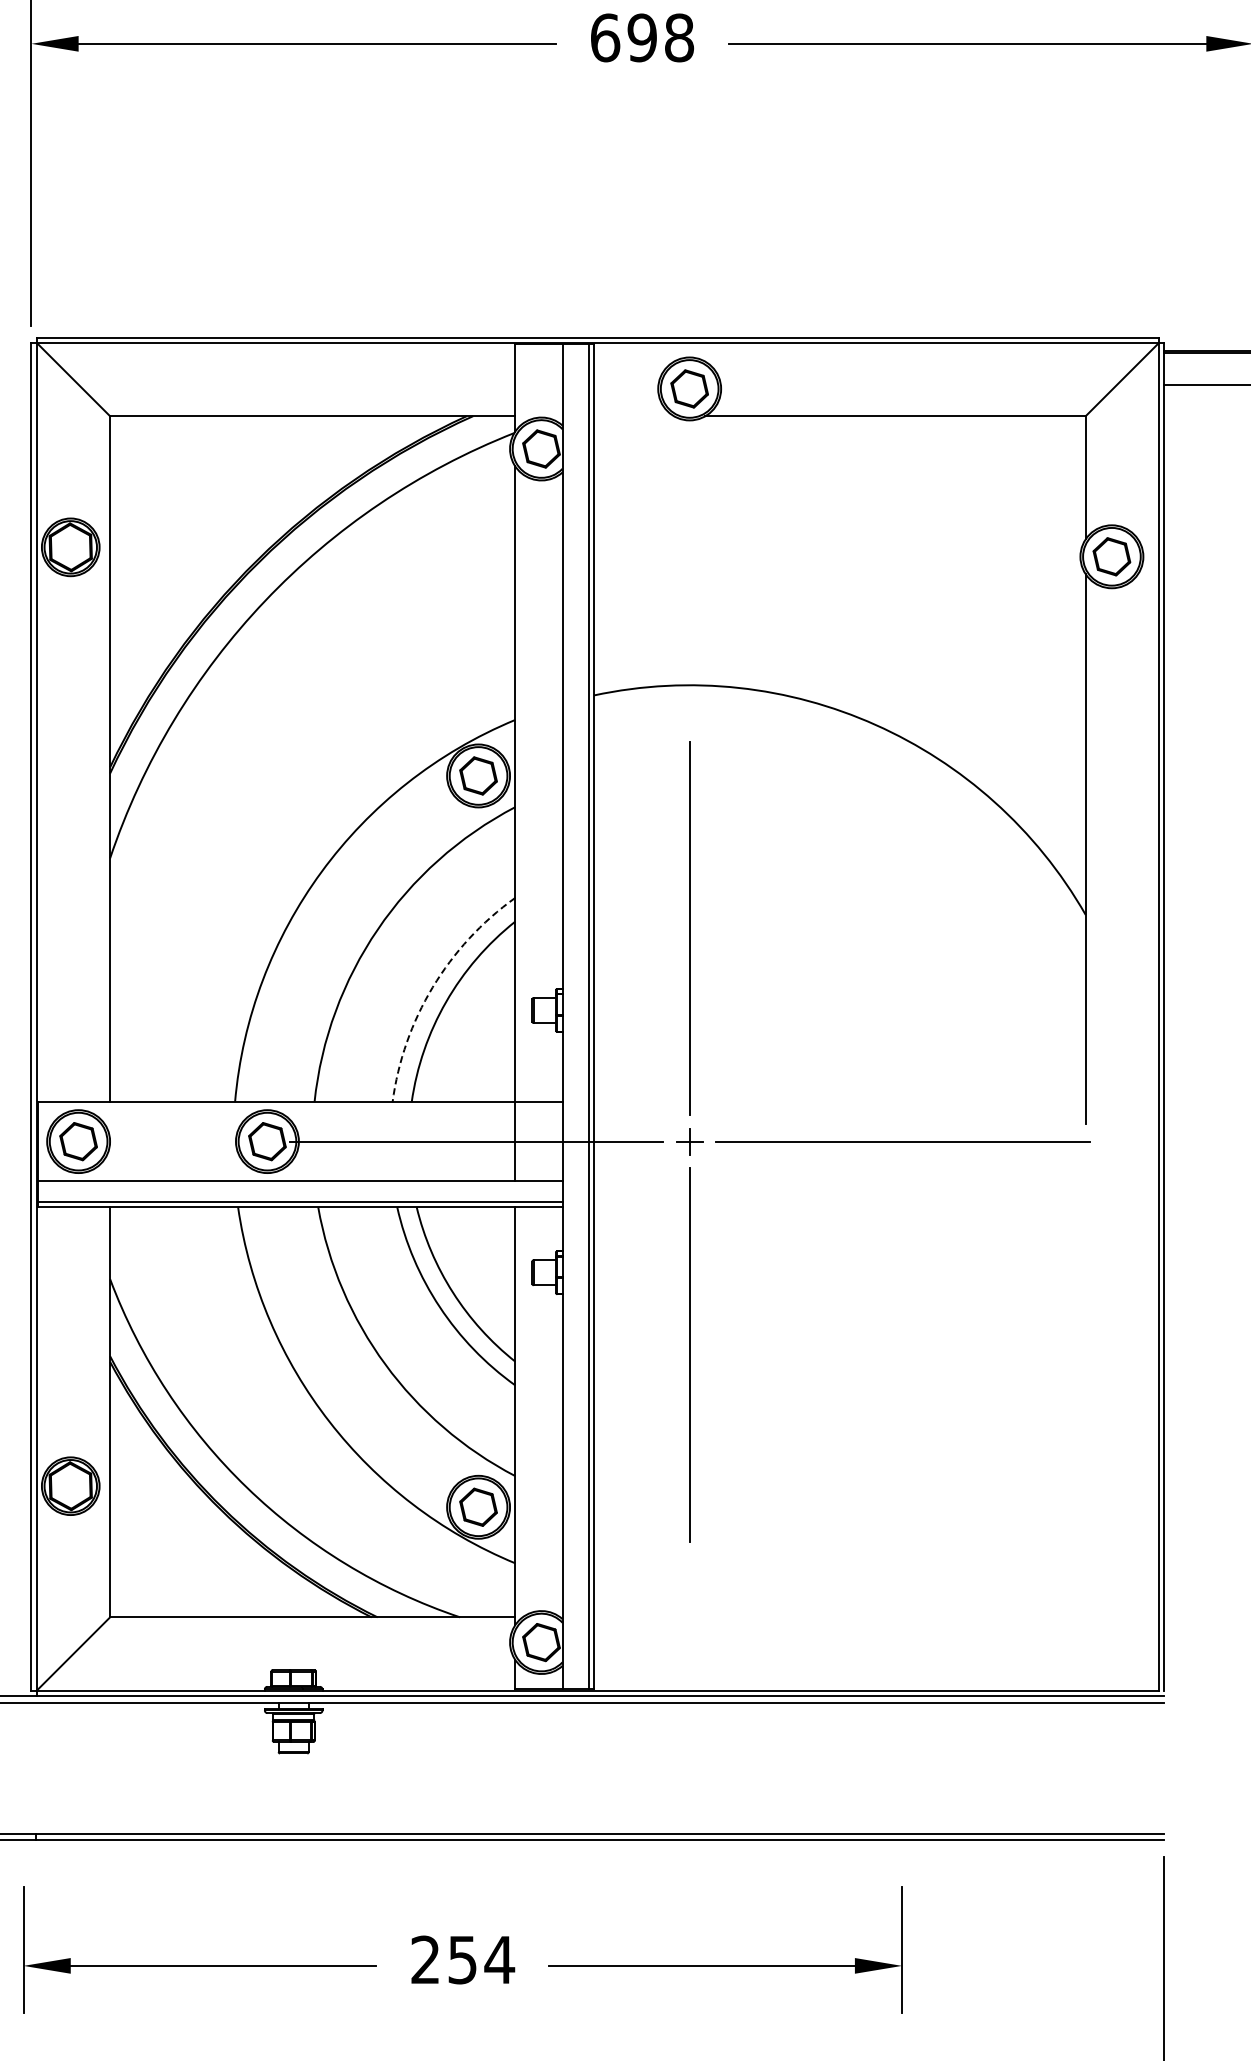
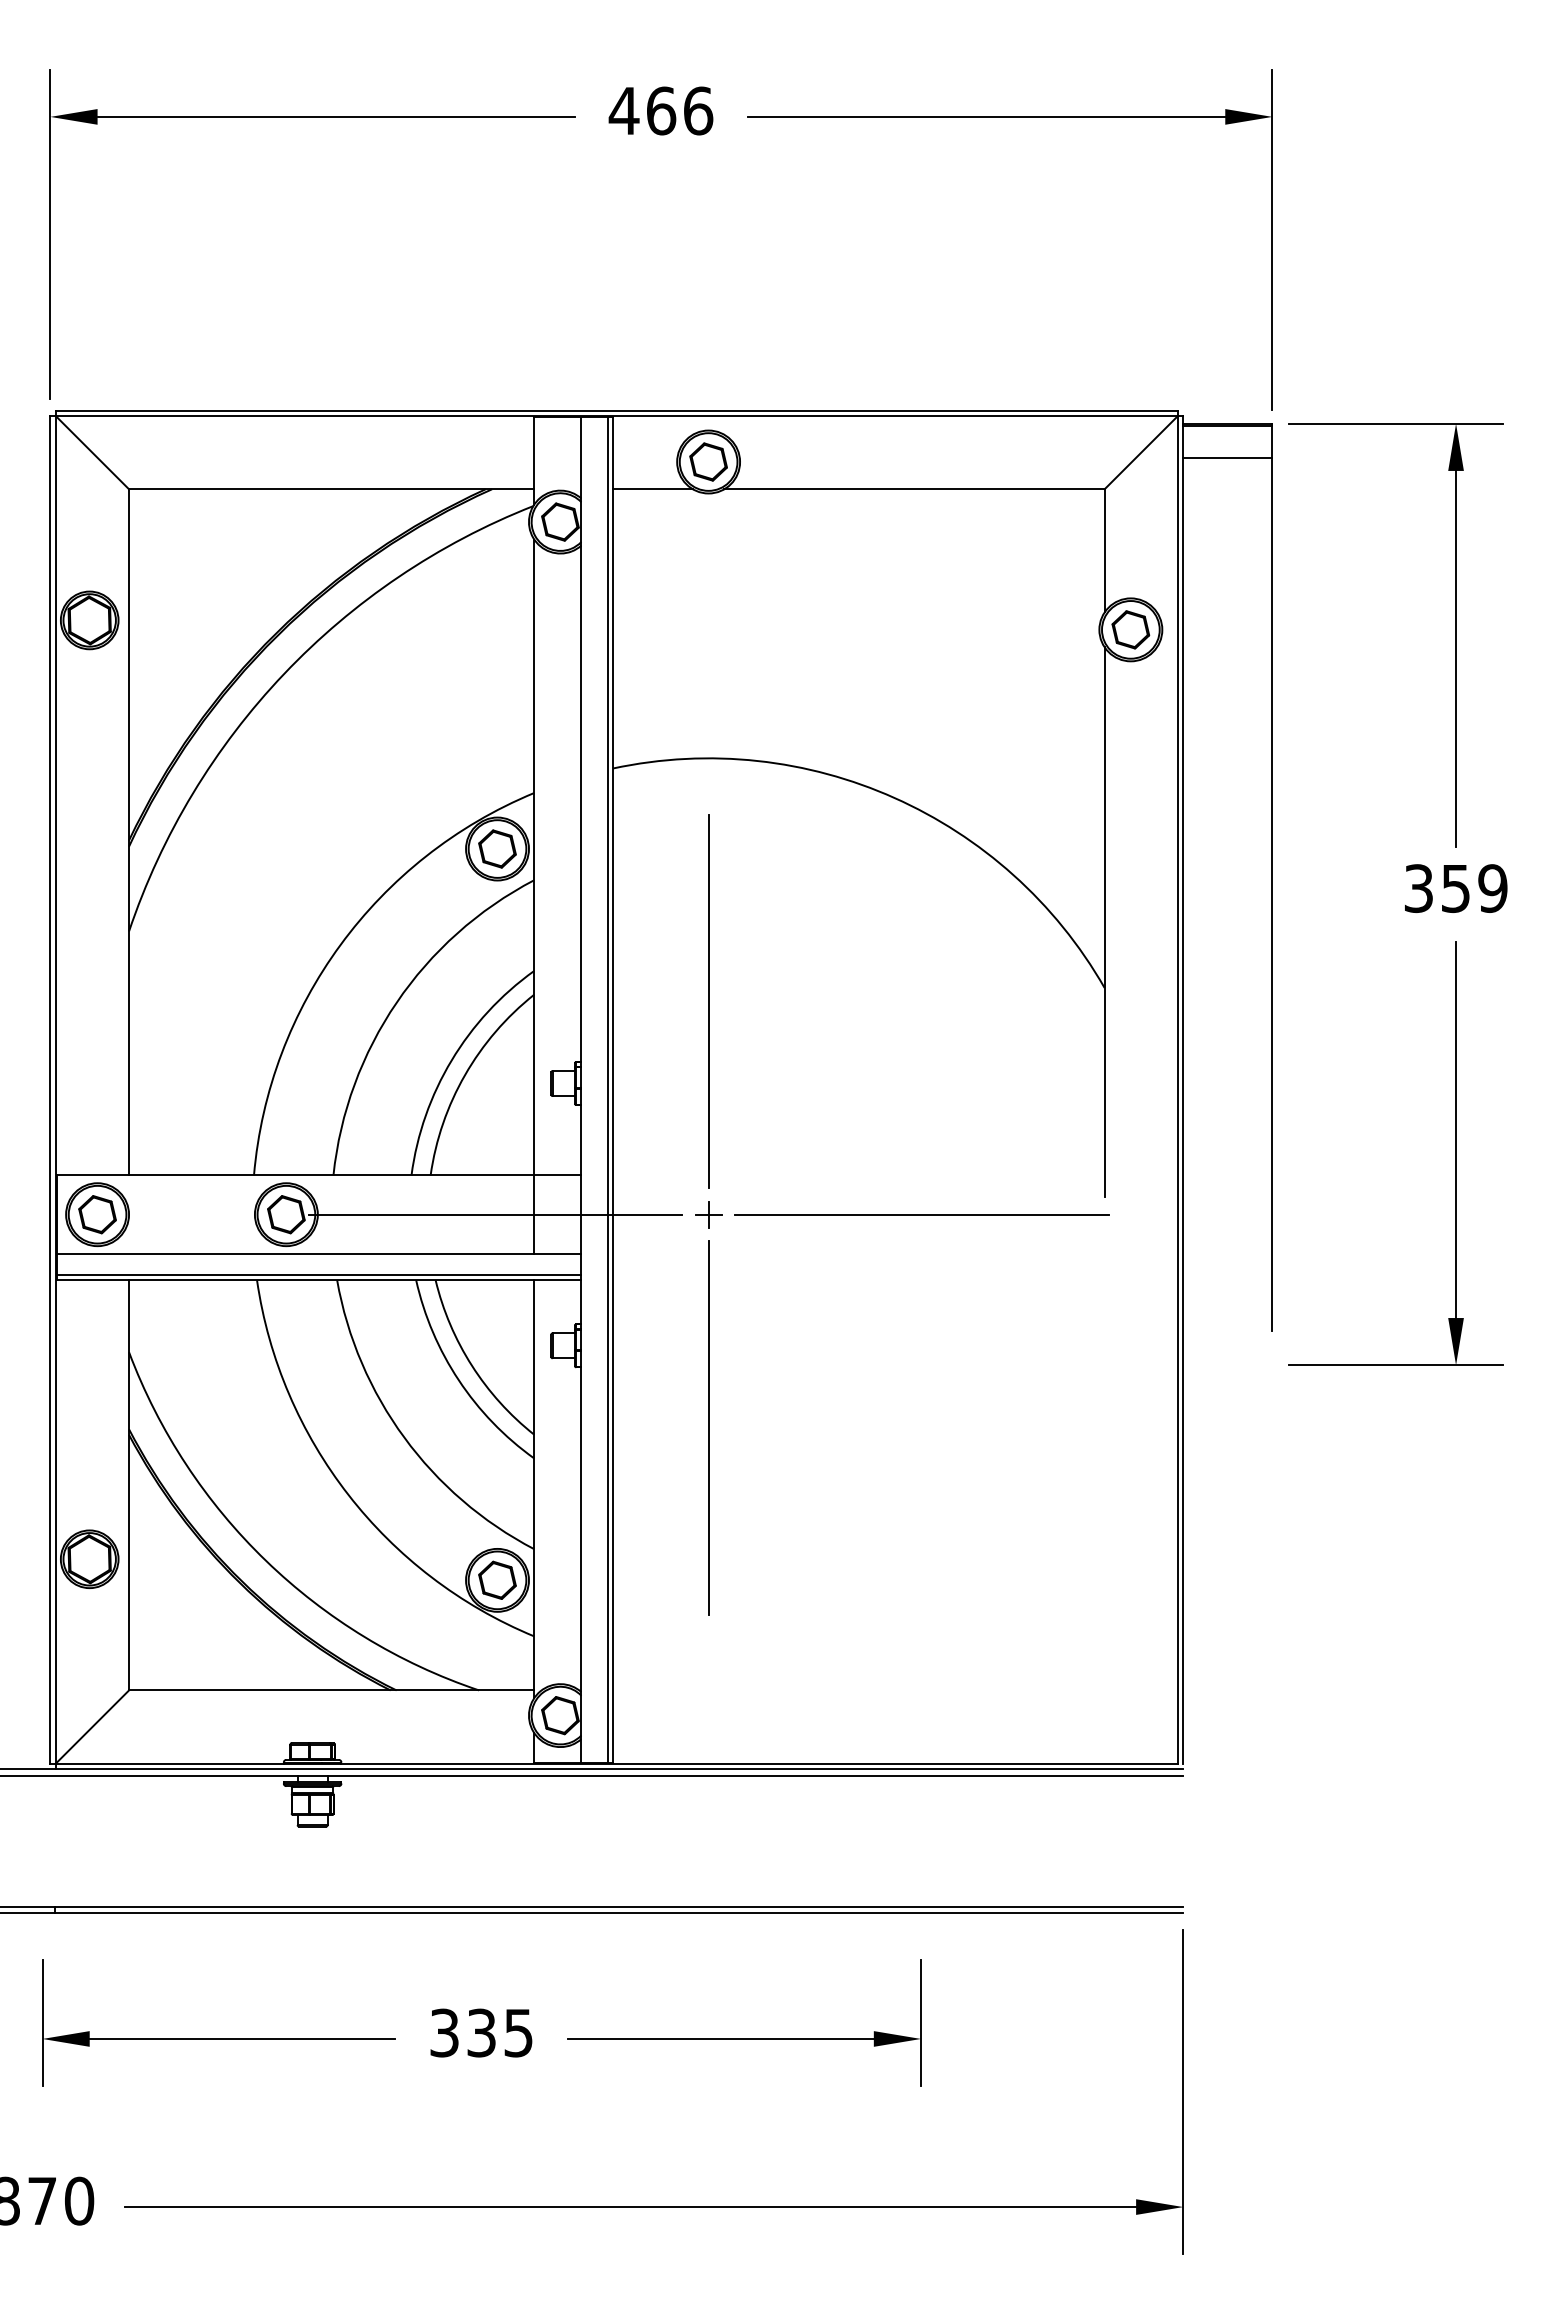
text: (641, 37) -> (660, 110), 698 -> 466
line: (633, 416) -> (652, 489), added
arc: (432, 987) -> (451, 1060), dashed -> solid
text: (463, 1959) -> (482, 2032), 254 -> 335

